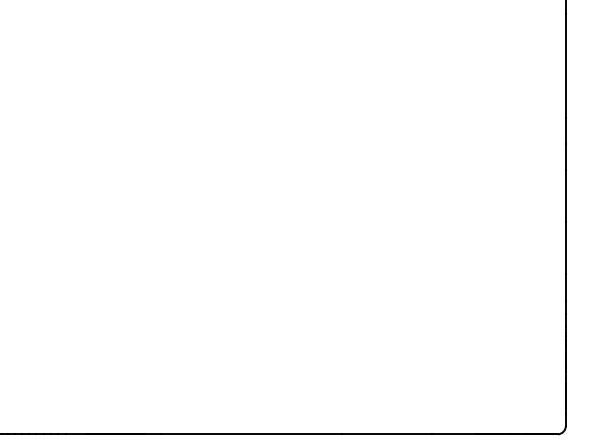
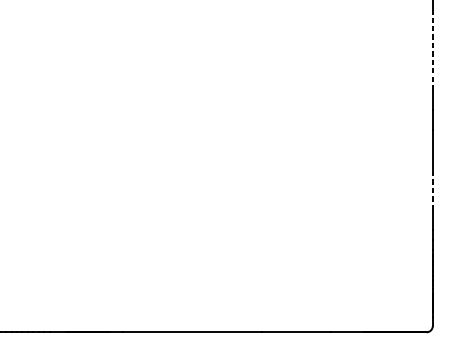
line: (565, 65) -> (432, 50), solid -> dashed
line: (565, 247) -> (432, 189), solid -> dashed

